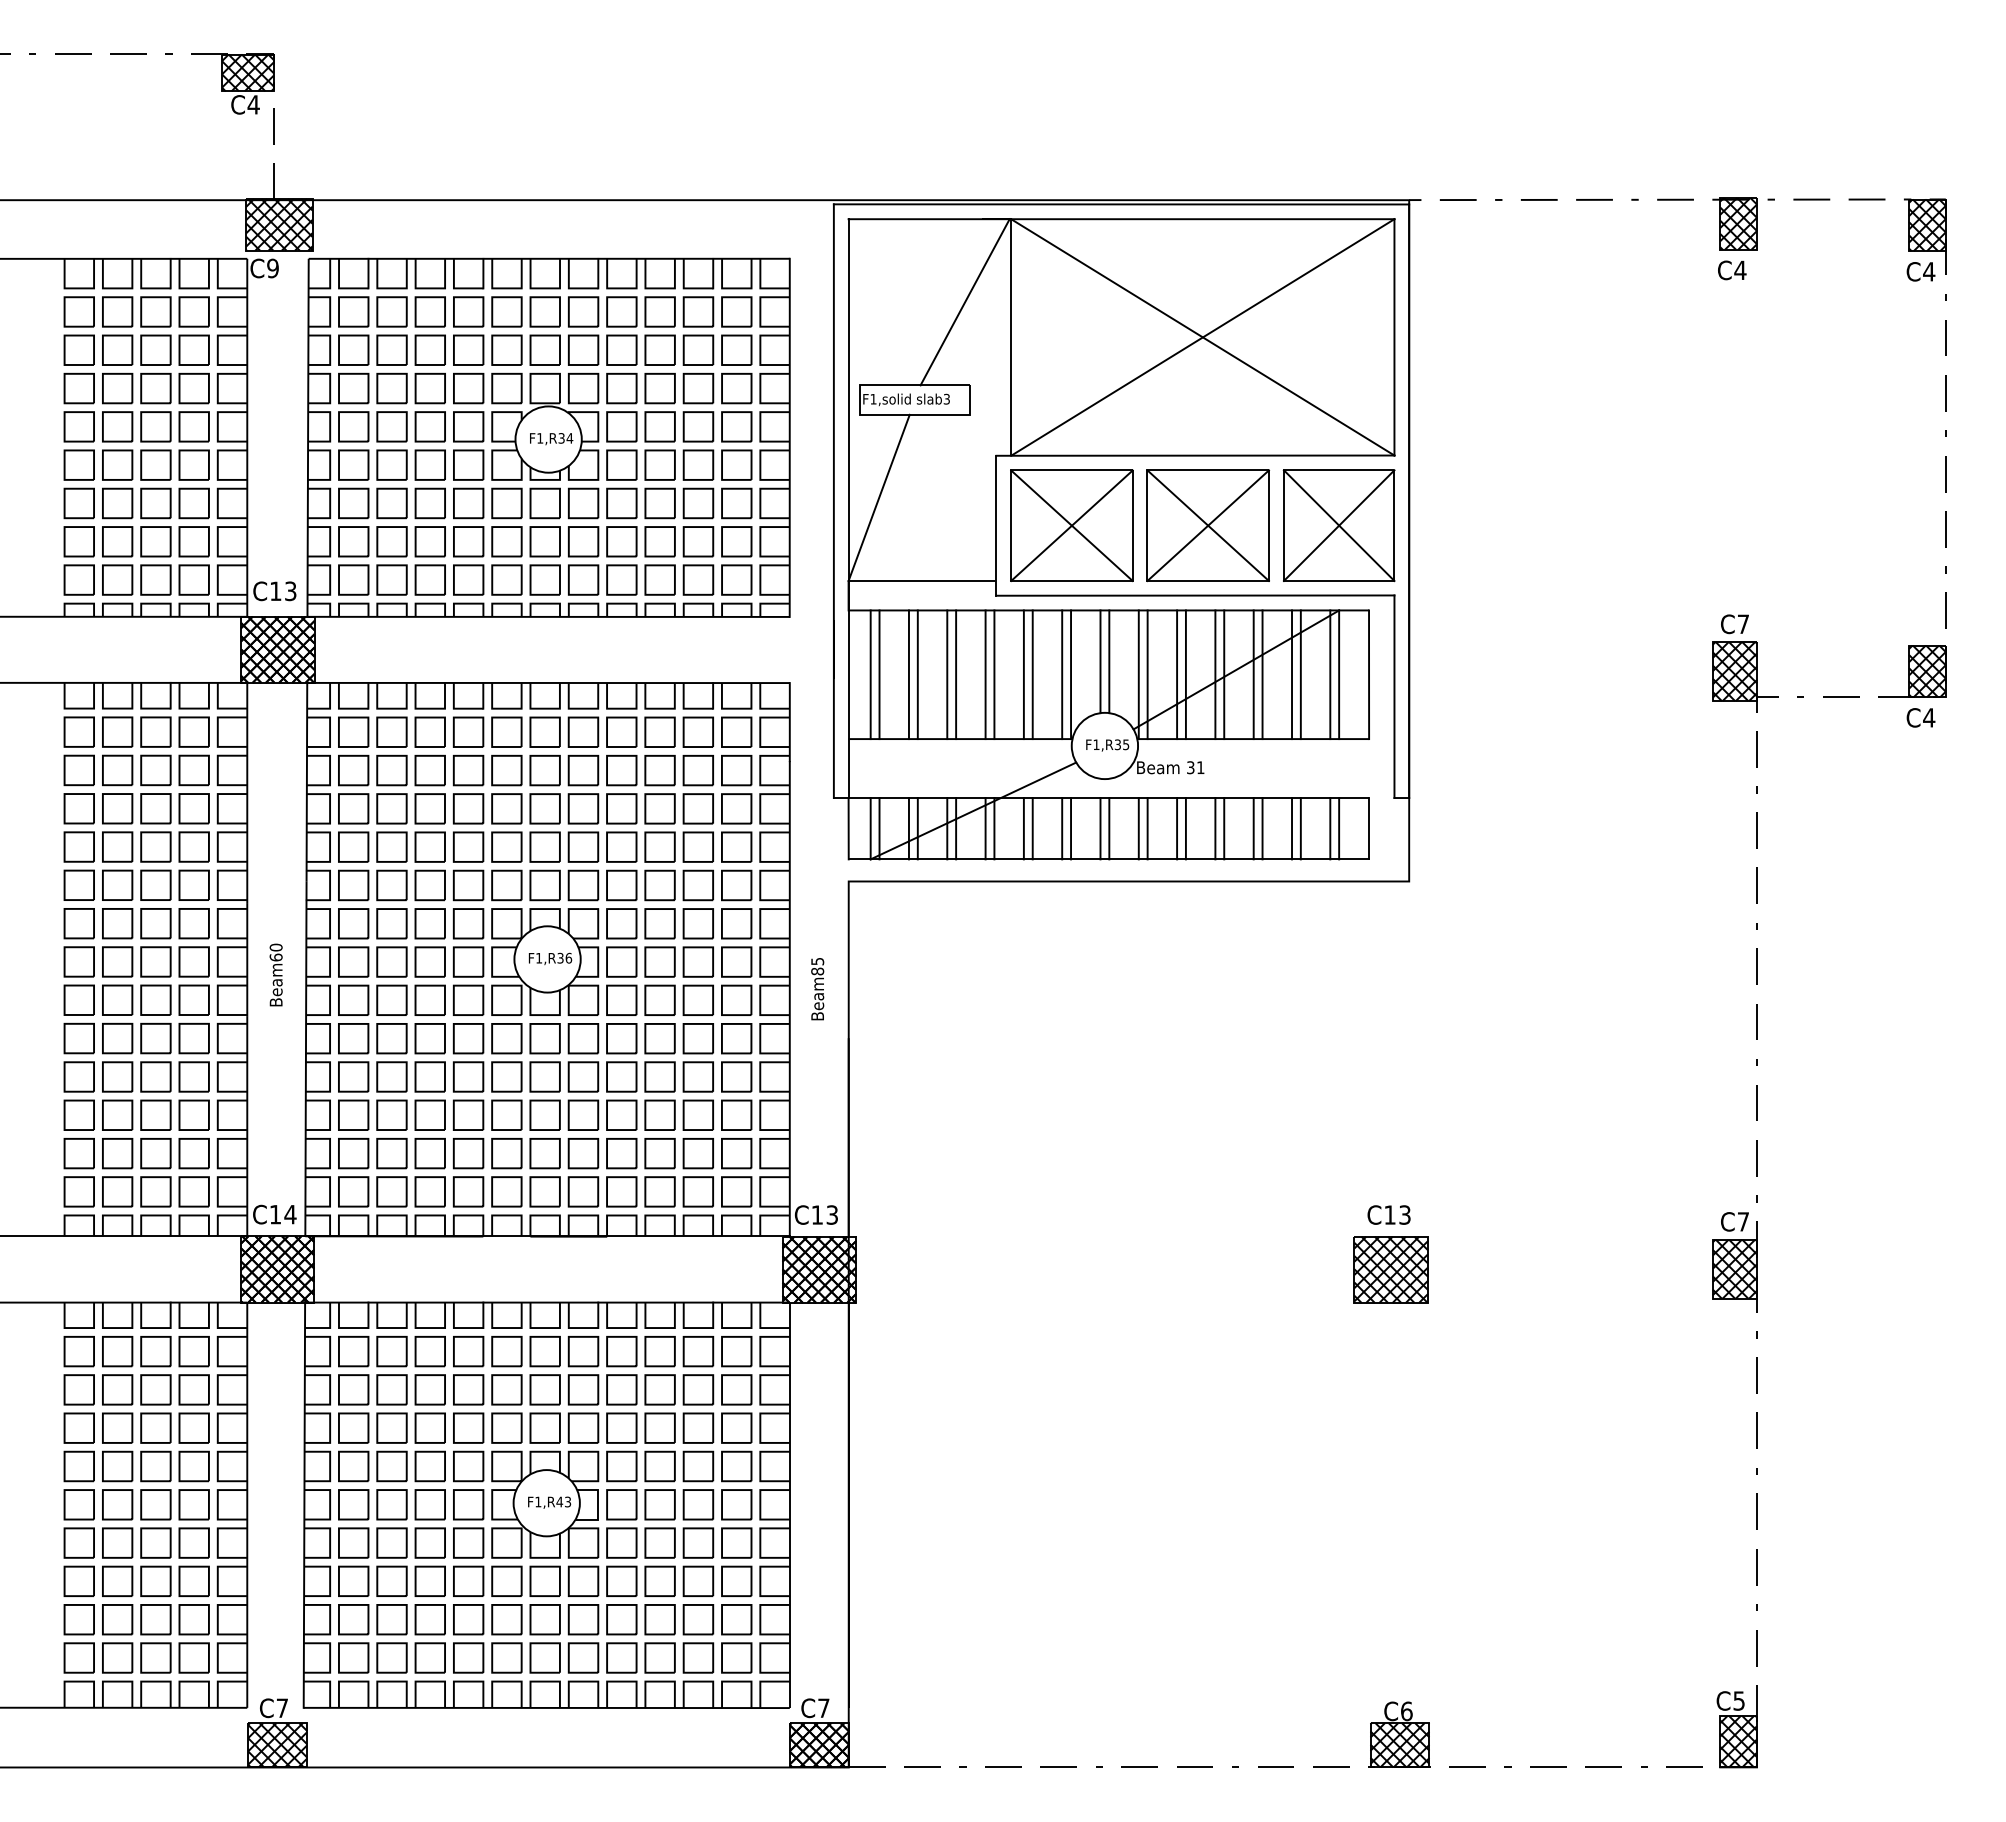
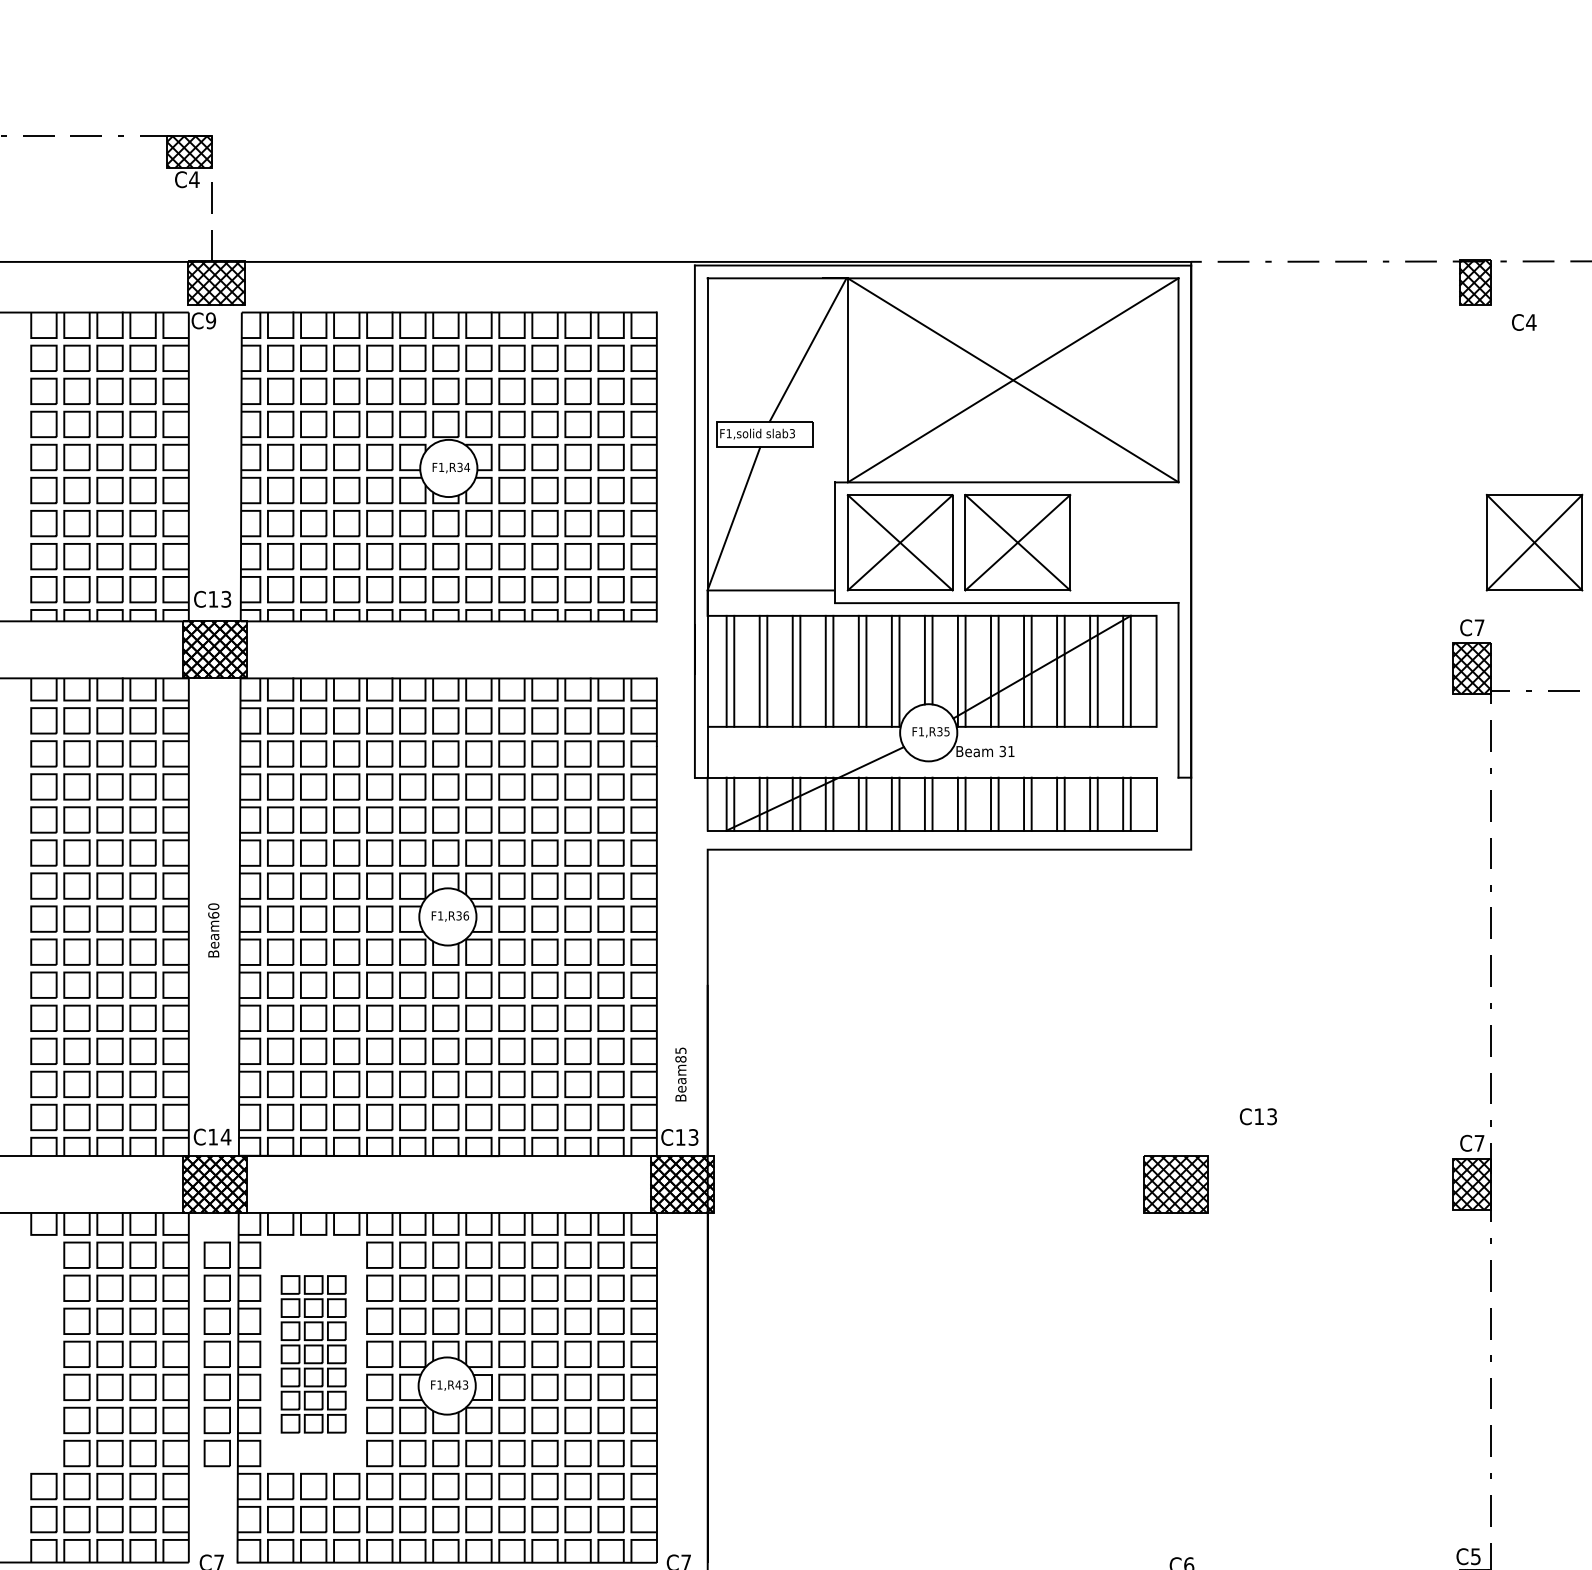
text: (1732, 270) -> (1524, 322), moved
part: (1338, 525) -> (1533, 542), moved
text: (817, 989) -> (680, 1074), moved
text: (1388, 1214) -> (1257, 1116), moved
part: (78, 1466) -> (216, 1354), moved
part: (391, 1466) -> (313, 1354), size x0.7

